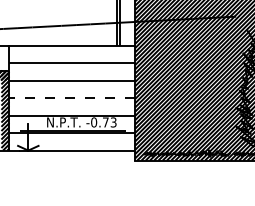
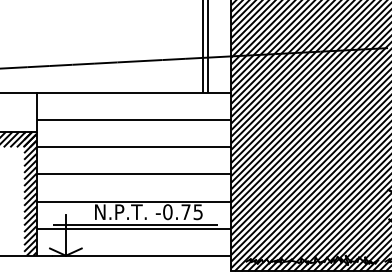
line: (72, 98) -> (134, 175), dashed -> solid
text: (113, 121) -> (197, 210), -0.73 -> -0.75

